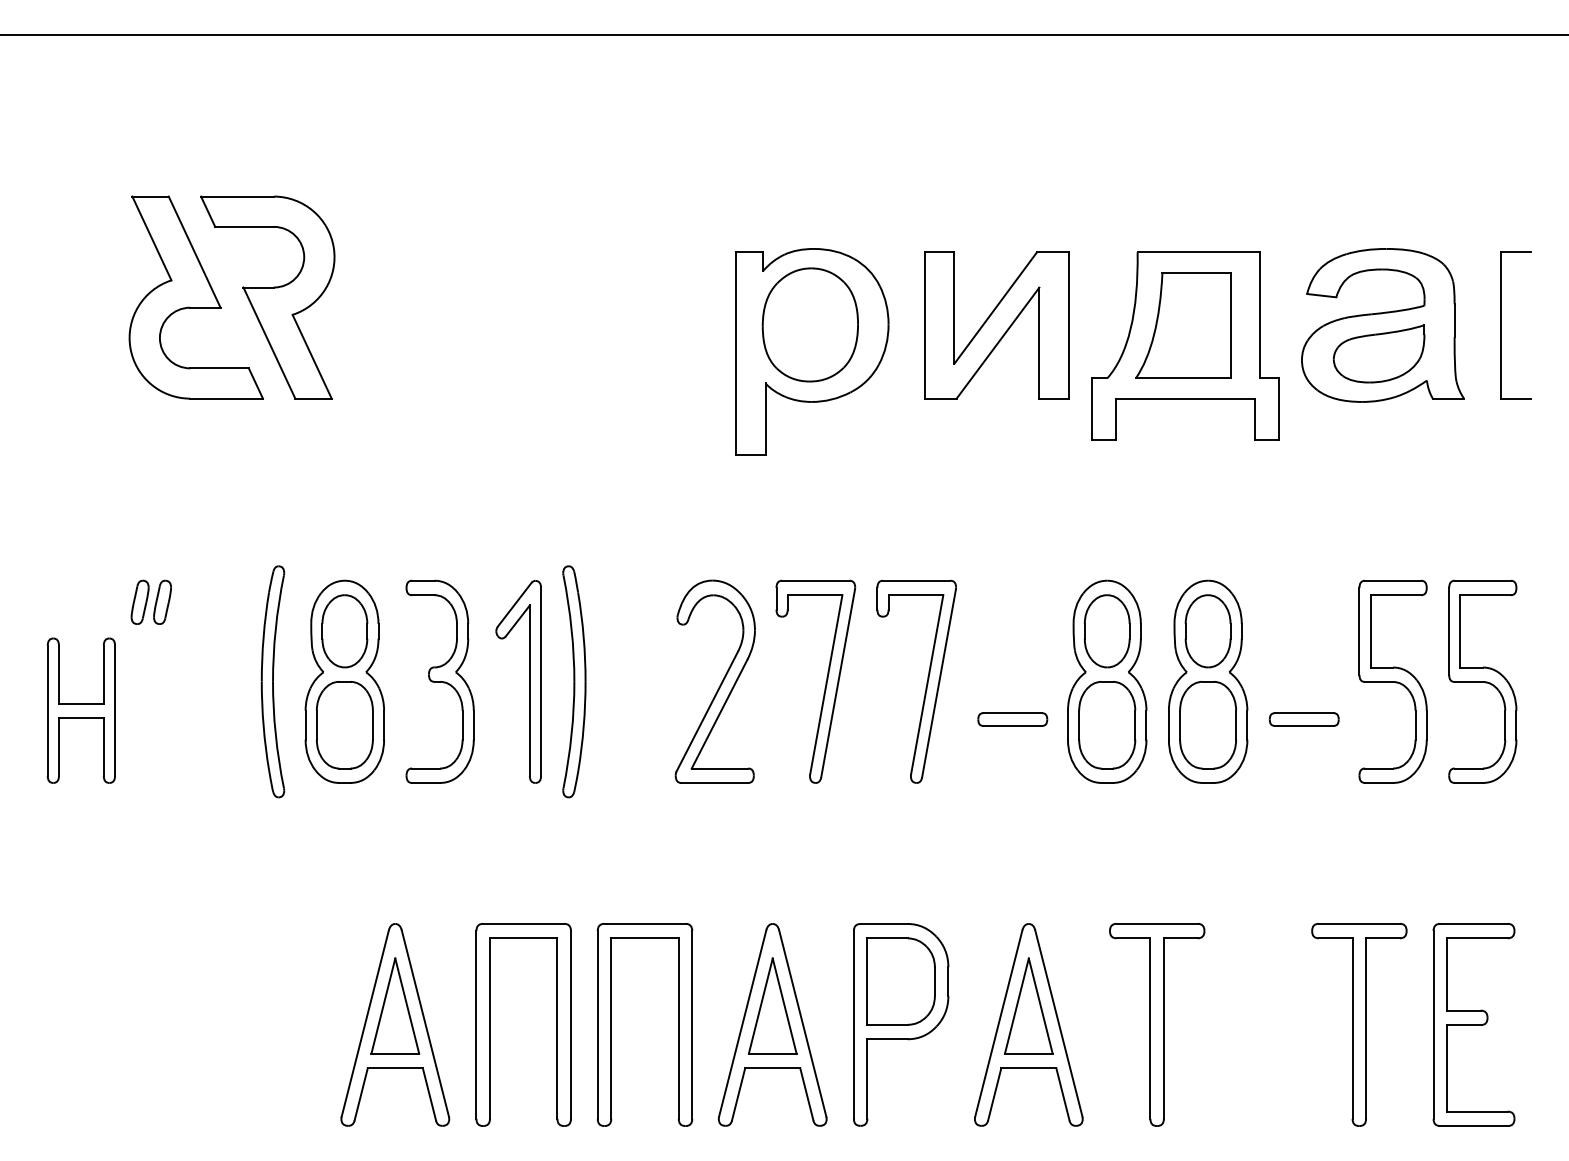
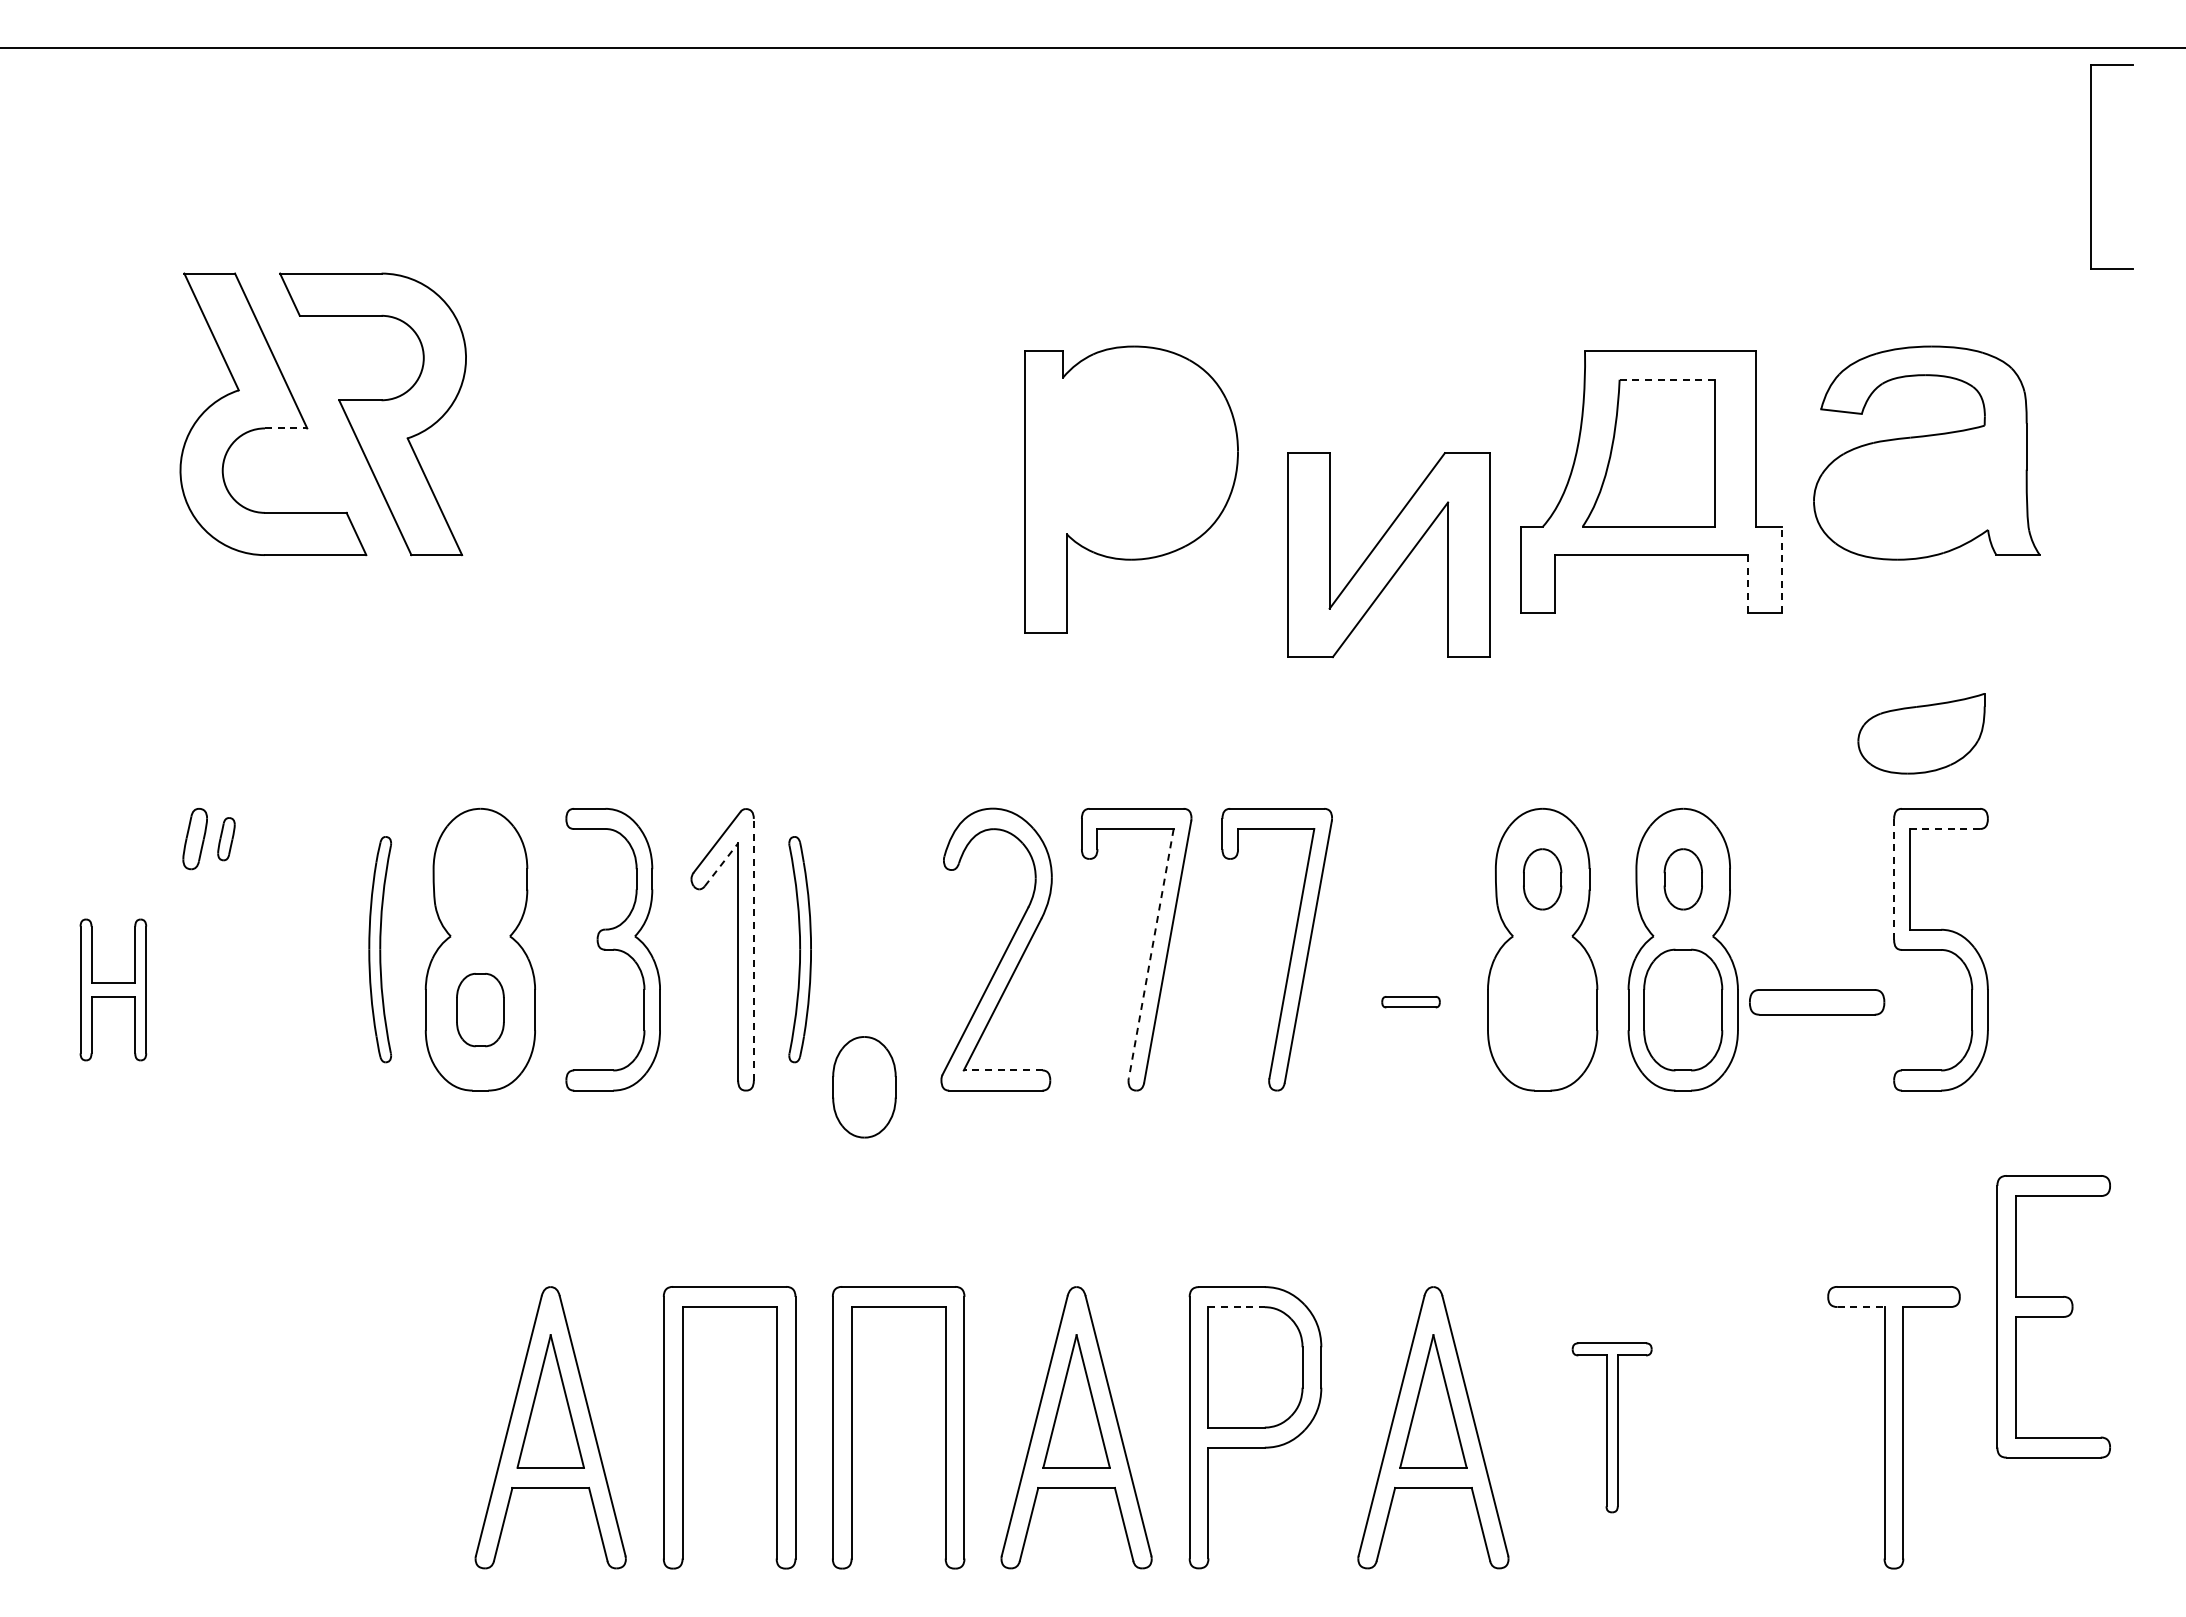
line: (1196, 272) -> (1667, 379), solid -> dashed
line: (205, 307) -> (286, 428), solid -> dashed
part: (809, 324) -> (1128, 452), removed
part: (996, 324) -> (1388, 554), moved
part: (1501, 324) -> (2091, 166), moved
part: (1379, 353) -> (1921, 733), moved
line: (1279, 408) -> (1782, 569), solid -> dashed
line: (1254, 419) -> (1748, 584), solid -> dashed
line: (1396, 594) -> (1945, 828), solid -> dashed
part: (162, 602) -> (226, 839), size x0.7
line: (517, 620) -> (721, 864), solid -> dashed
part: (344, 631) -> (864, 1087), moved
part: (1107, 631) -> (1542, 879), size x0.6
part: (1208, 631) -> (1683, 879), size x0.6
line: (1359, 631) -> (1894, 879), solid -> dashed
part: (272, 681) -> (379, 949), size x0.7
line: (540, 681) -> (753, 949), solid -> dashed
part: (573, 681) -> (799, 949), size x0.7
part: (1482, 681) -> (2065, 949), removed
line: (826, 684) -> (1151, 953), solid -> dashed
part: (81, 710) -> (113, 989), size x0.7
part: (1012, 719) -> (1410, 1001), size x0.6
part: (1304, 719) -> (1817, 1001), size x1.4
part: (344, 724) -> (480, 1009), size x0.6
part: (1107, 724) -> (1542, 1009), removed
line: (719, 768) -> (1002, 1070), solid -> dashed
line: (888, 938) -> (1237, 1307), solid -> dashed
line: (1336, 938) -> (1861, 1307), solid -> dashed
part: (1156, 1024) -> (1611, 1427), size x0.6
part: (1473, 1024) -> (2053, 1316), moved

